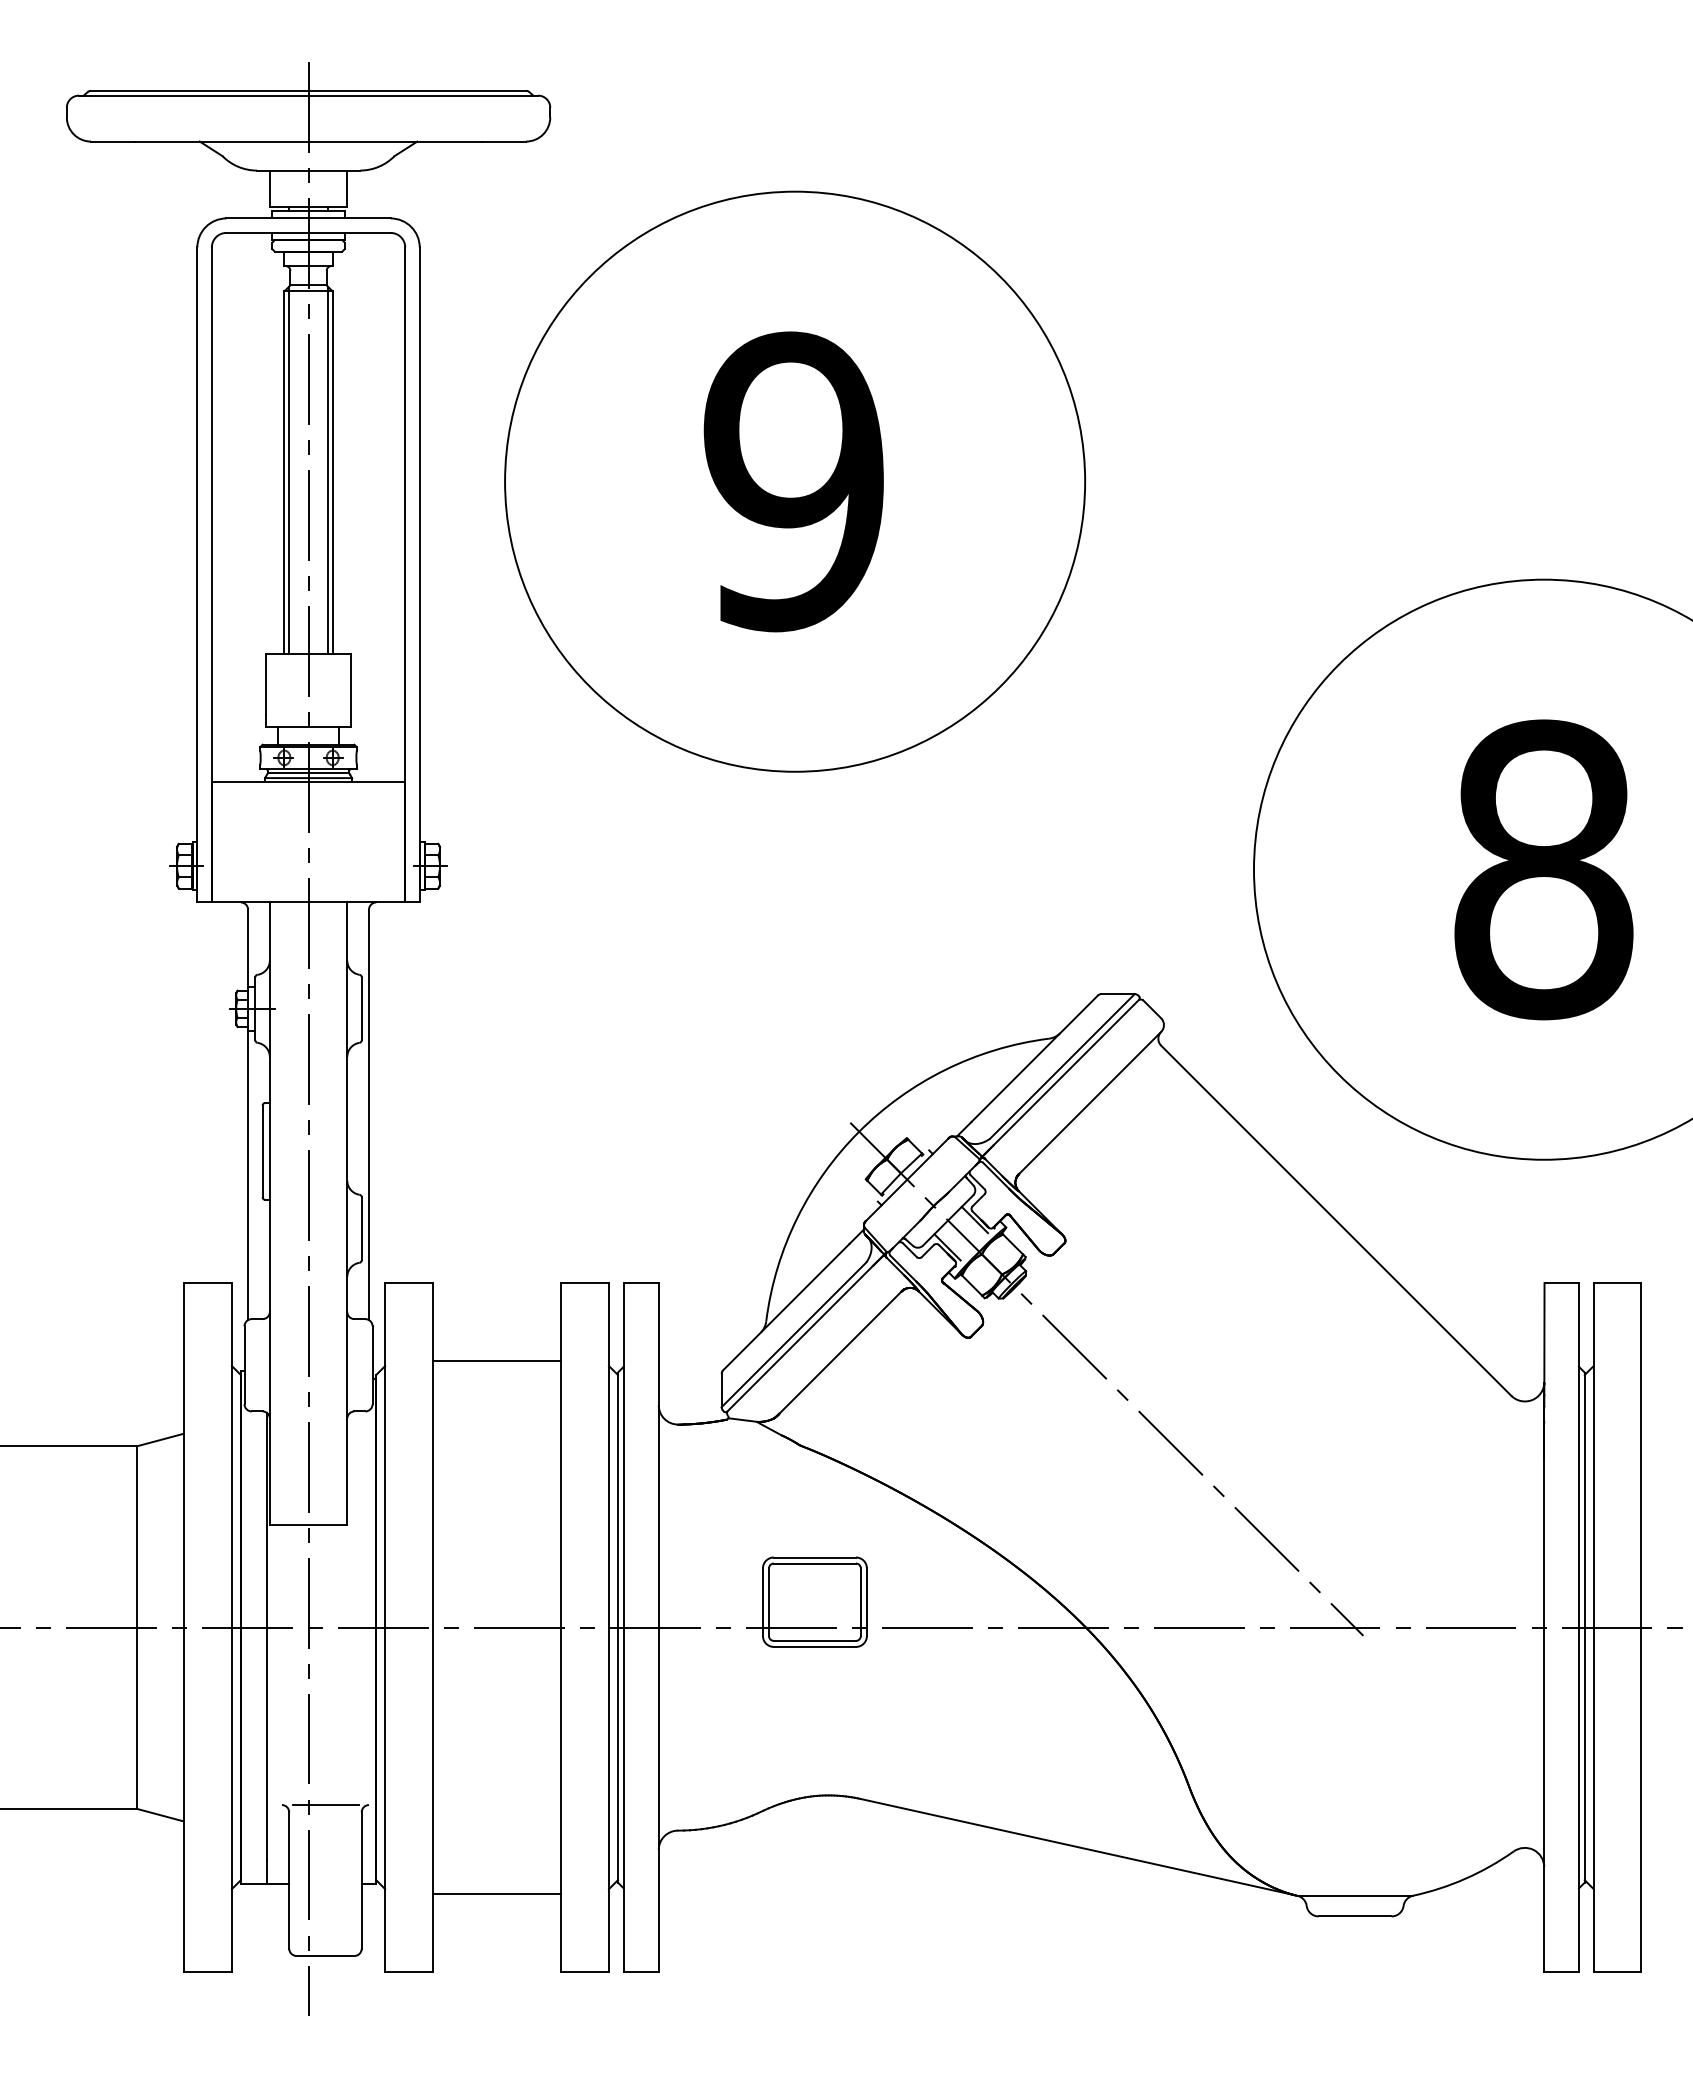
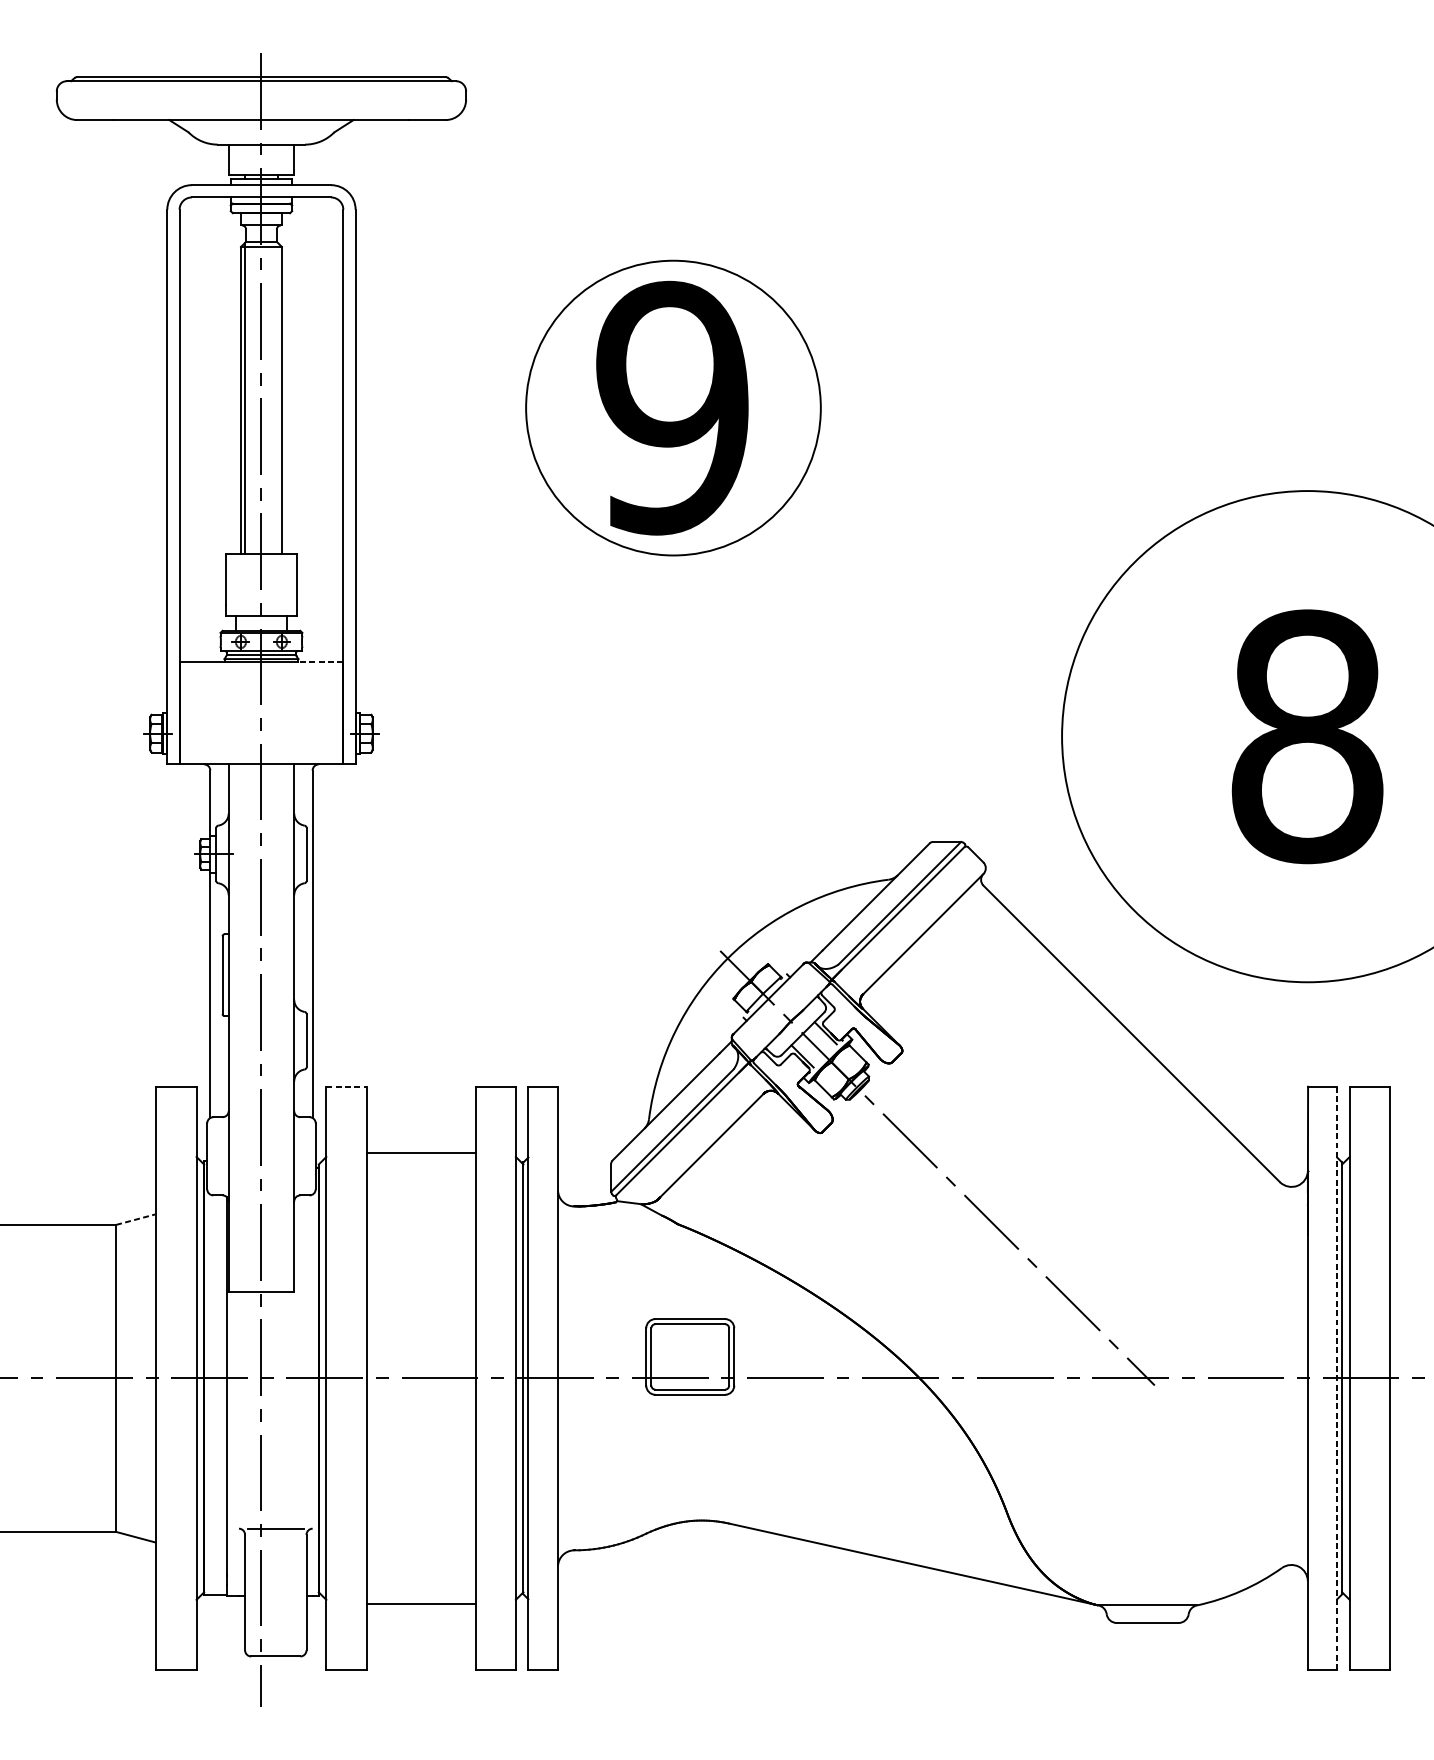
line: (327, 470) -> (277, 398), removed
circle: (795, 481) -> (673, 407), size x0.6
line: (378, 781) -> (320, 661), solid -> dashed
line: (408, 1283) -> (346, 1087), solid -> dashed
line: (159, 1440) -> (135, 1219), solid -> dashed
line: (1578, 1627) -> (1336, 1378), solid -> dashed

